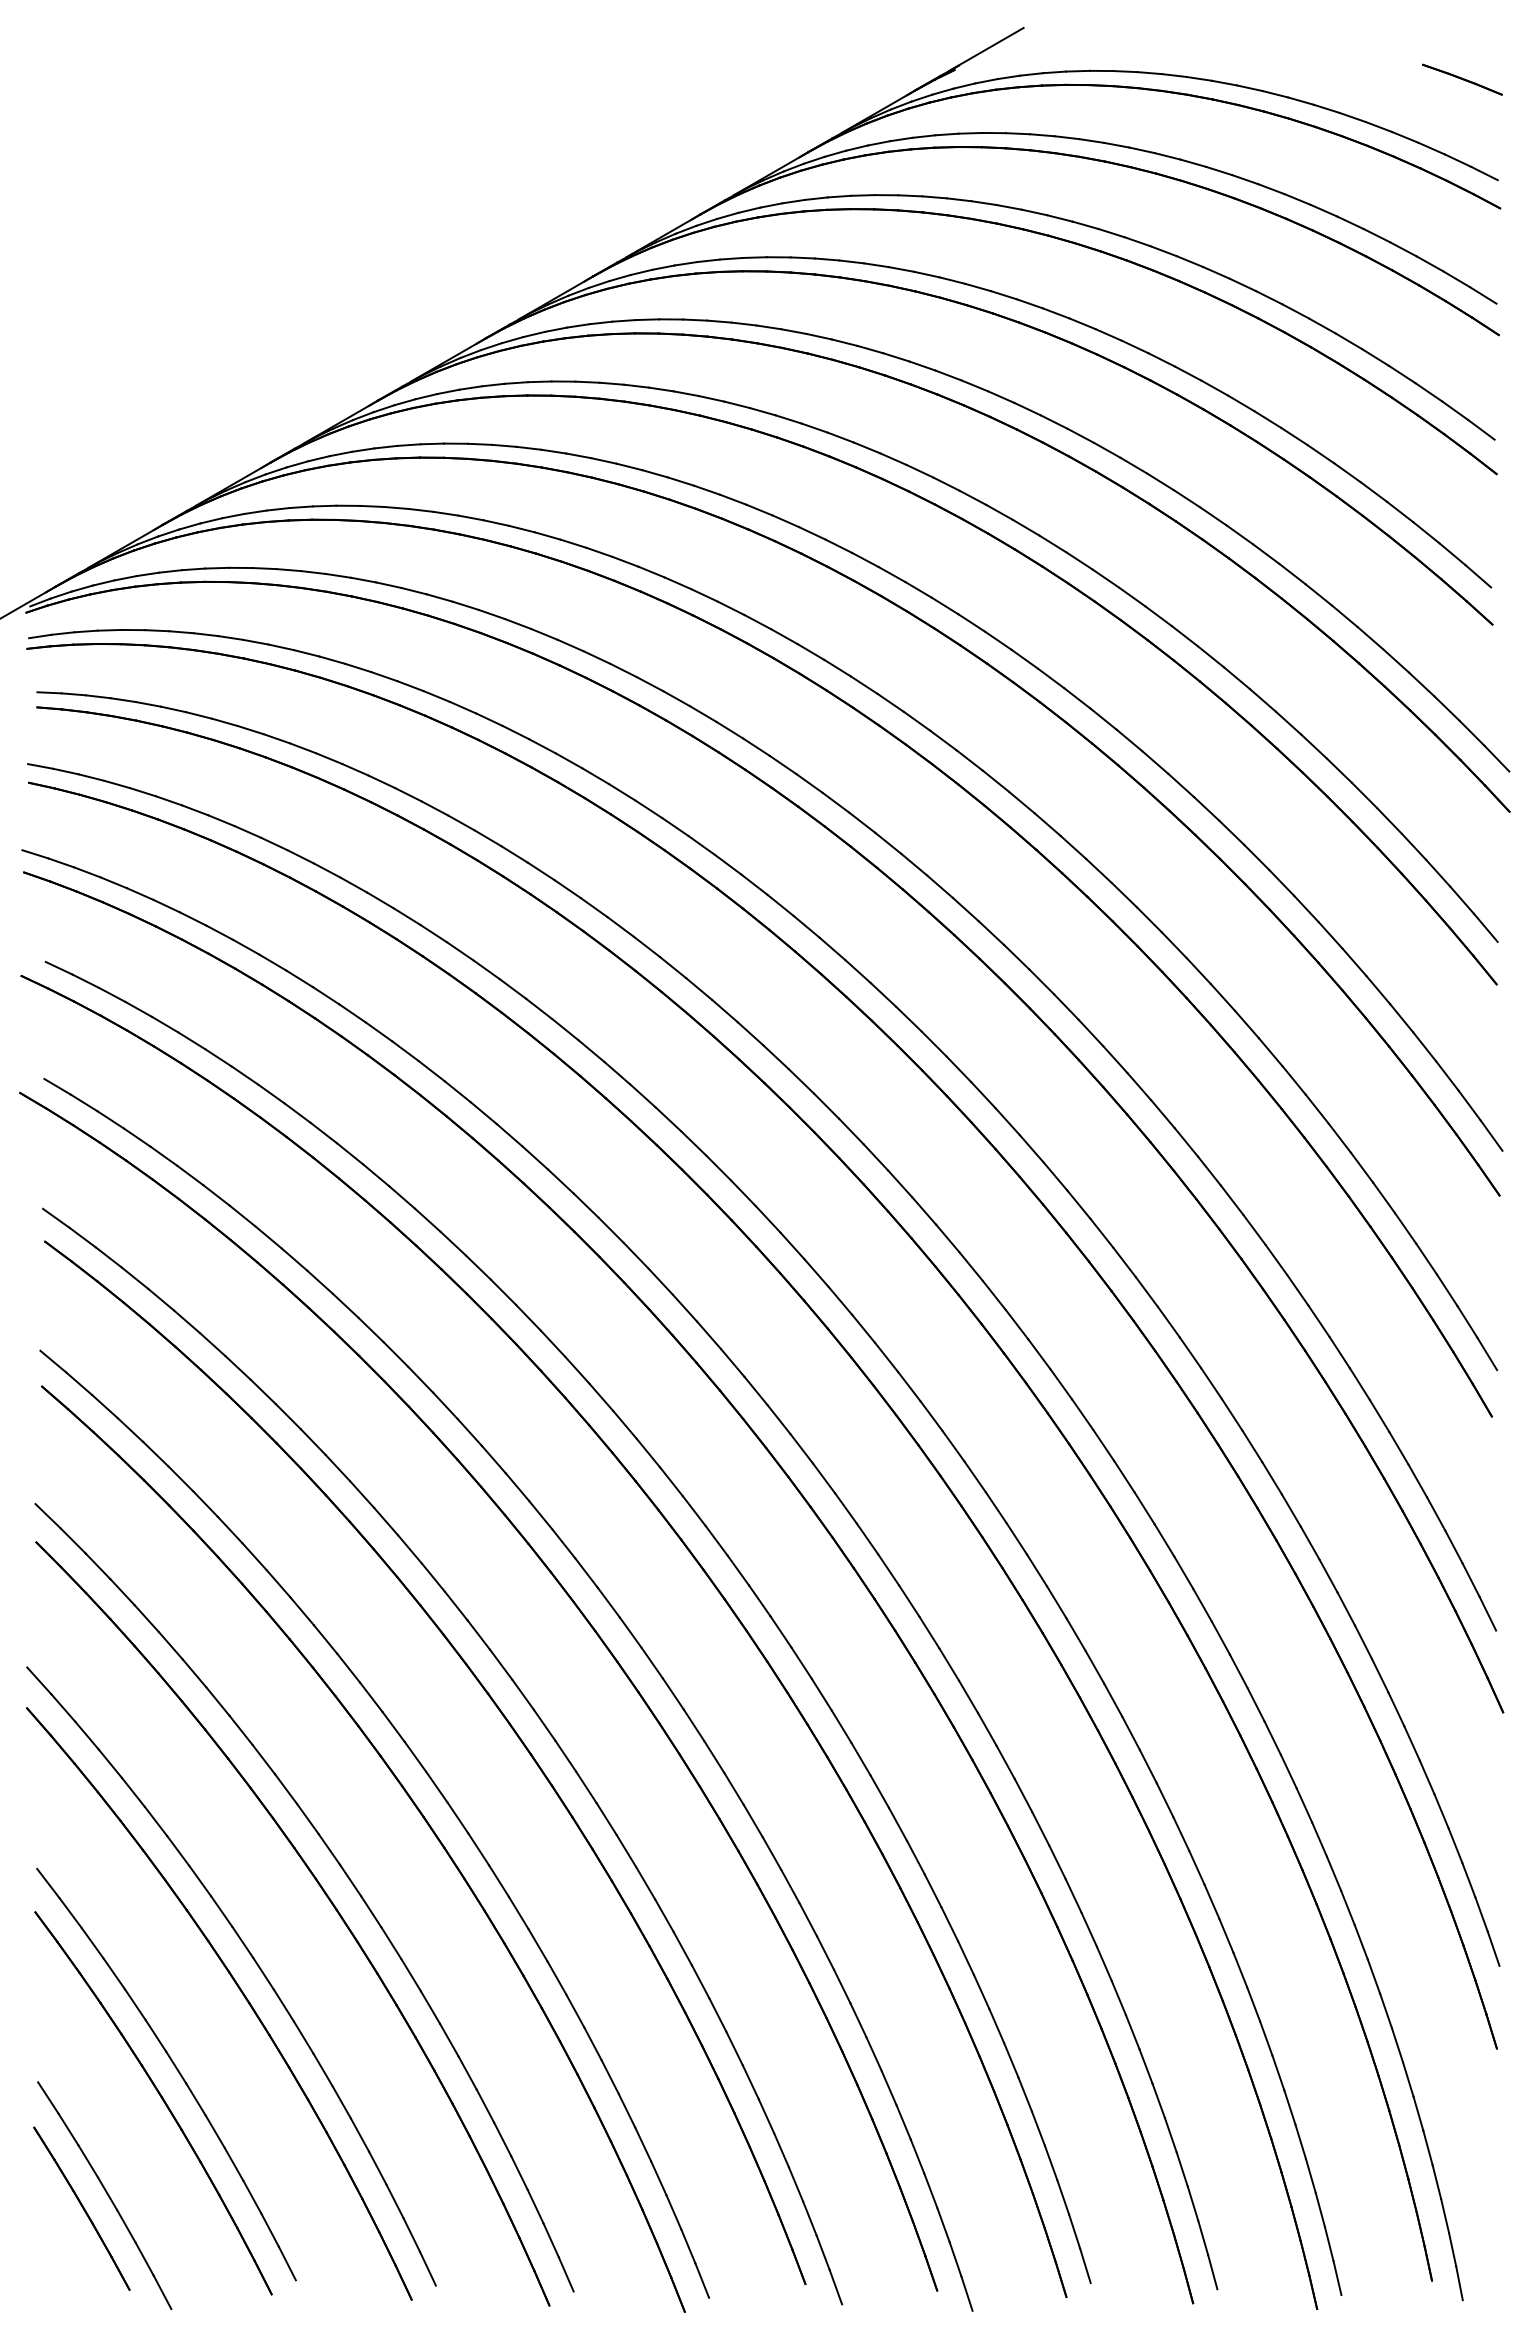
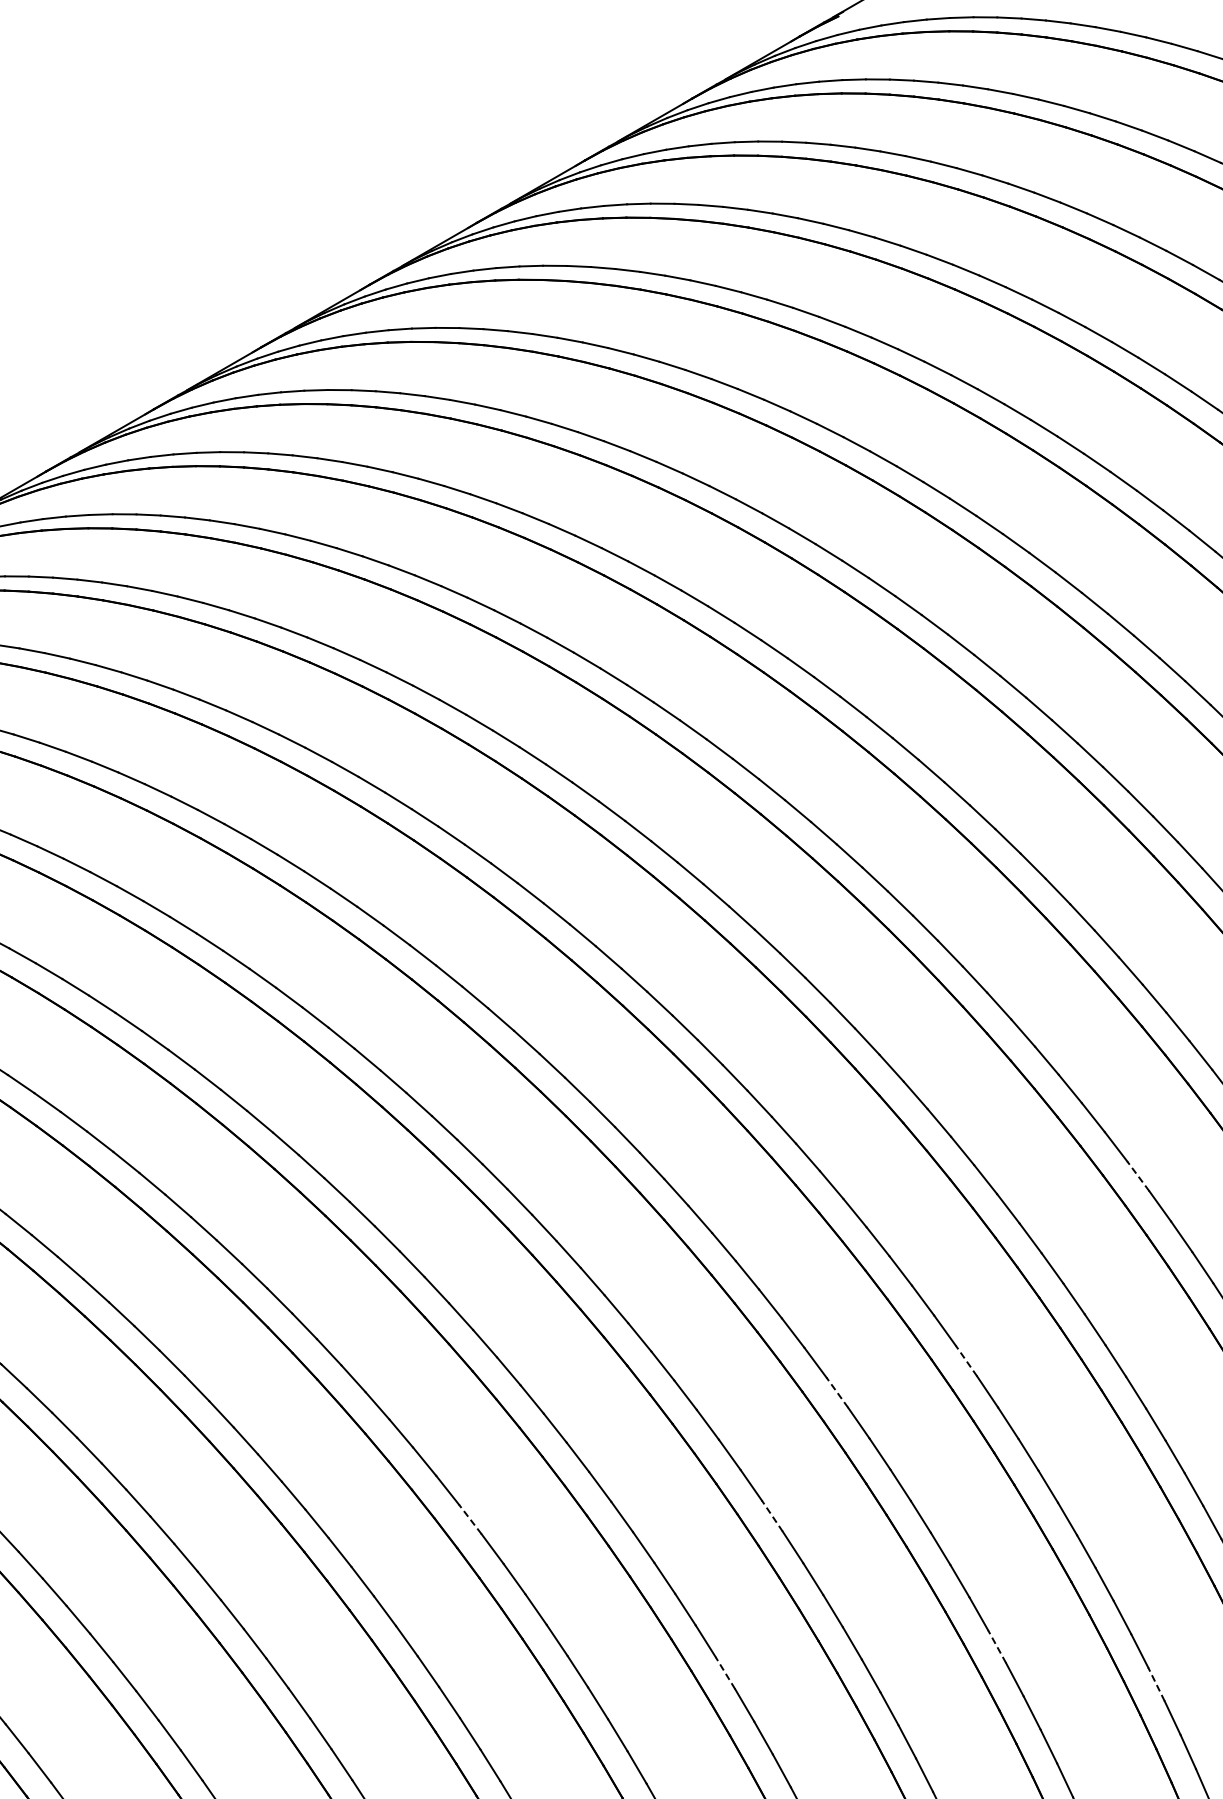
line: (1254, 1229) -> (1138, 1175), solid -> dashed
line: (1082, 1414) -> (966, 1360), solid -> dashed
line: (953, 1446) -> (837, 1392), solid -> dashed
line: (888, 1569) -> (772, 1515), solid -> dashed
line: (586, 1572) -> (470, 1518), solid -> dashed
line: (1113, 1700) -> (997, 1646), solid -> dashed
line: (841, 1726) -> (725, 1672), solid -> dashed
line: (1272, 1738) -> (1156, 1684), solid -> dashed

